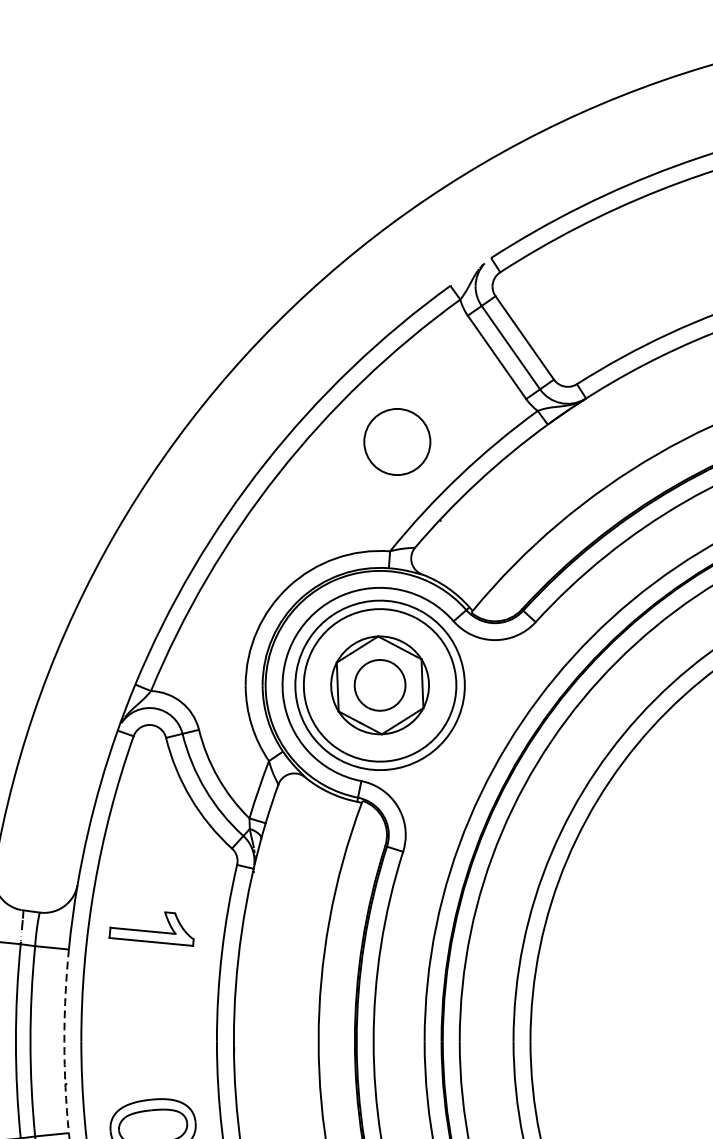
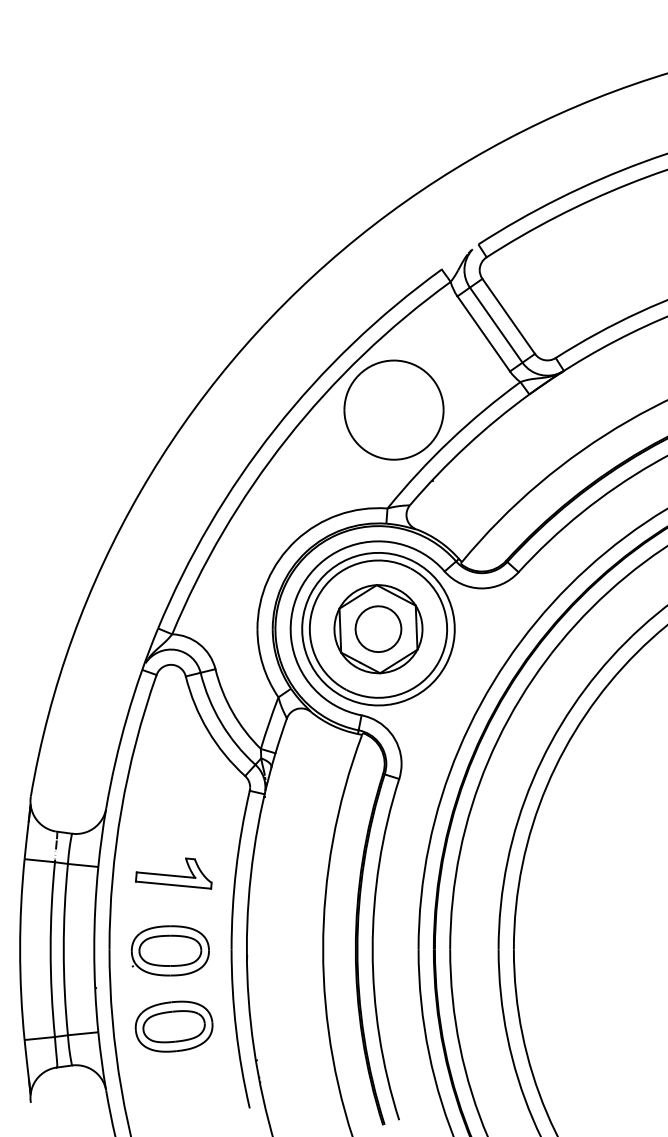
part: (396, 441) -> (393, 409), size x1.67
part: (151, 928) -> (173, 873), moved
arc: (64, 1041) -> (94, 949), dashed -> solid
part: (147, 1042) -> (169, 950), added

